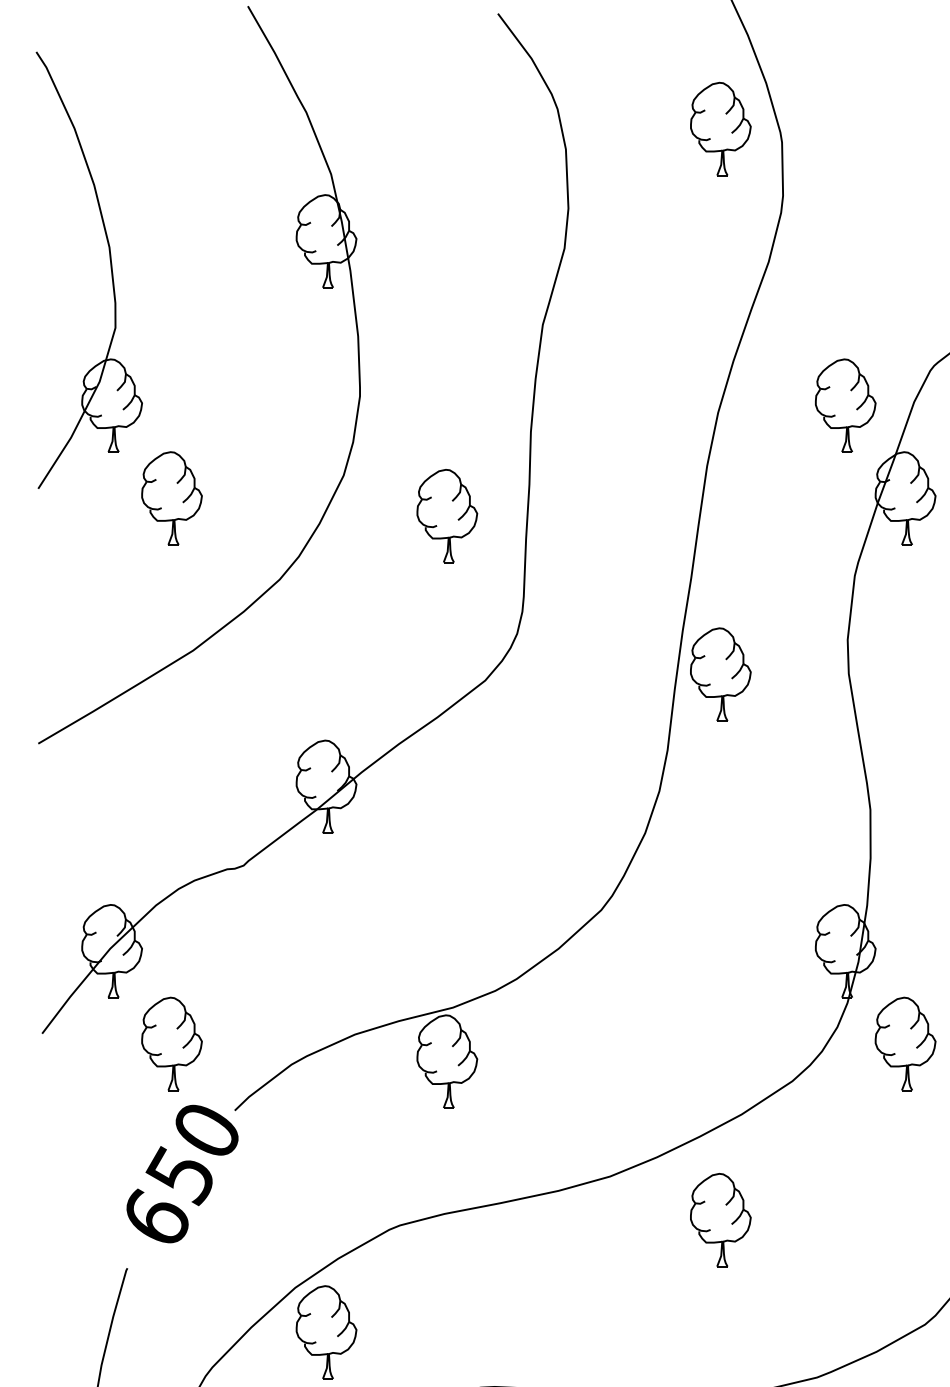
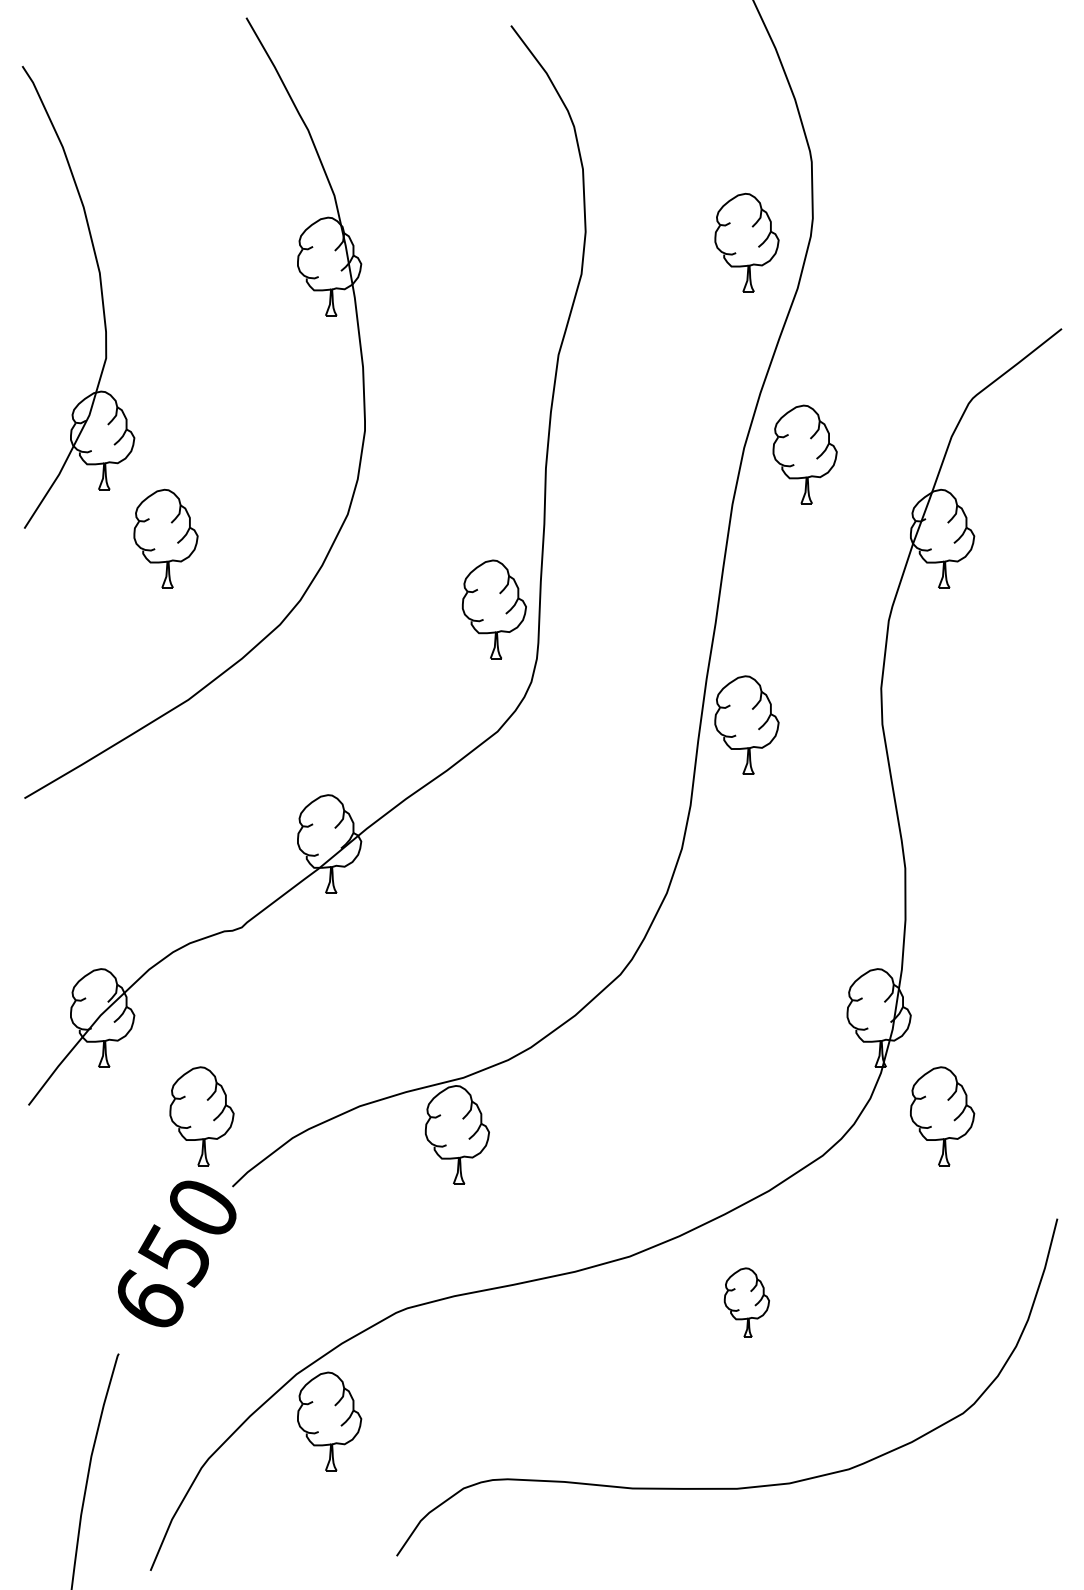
part: (720, 128) -> (746, 242), moved
part: (845, 405) -> (804, 454), moved
part: (446, 516) -> (493, 609), moved
part: (171, 1044) -> (201, 1116), moved
part: (720, 1219) -> (746, 1302), size x0.7

